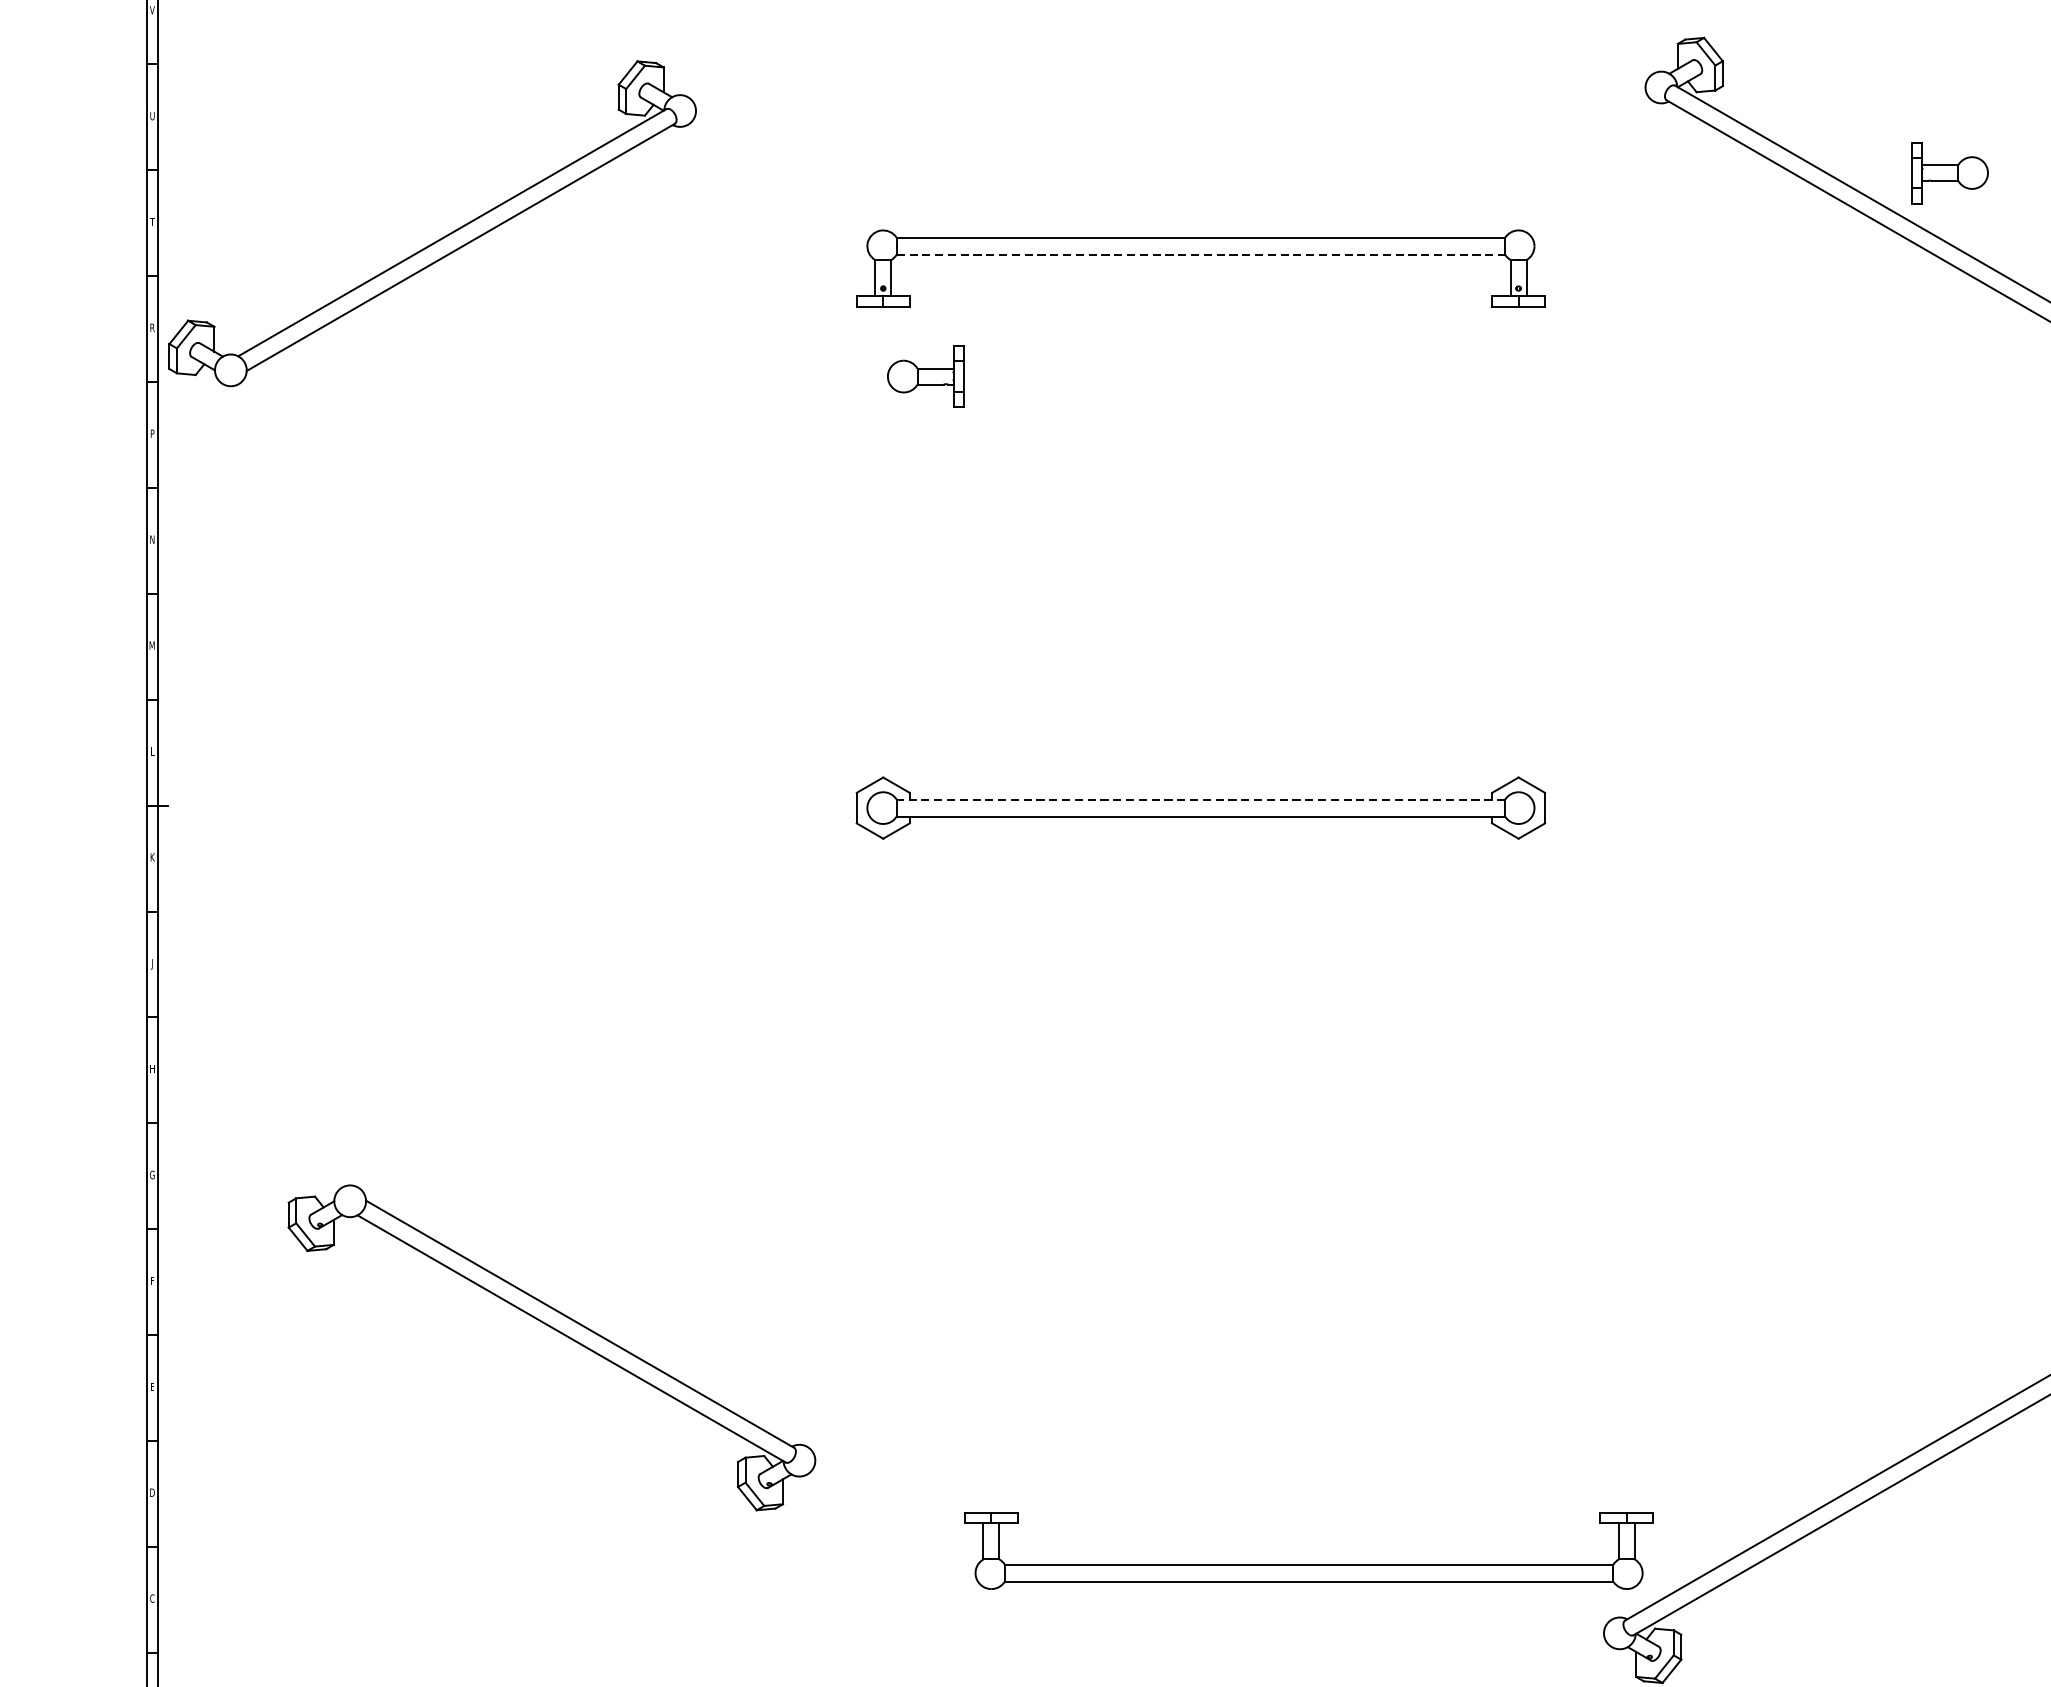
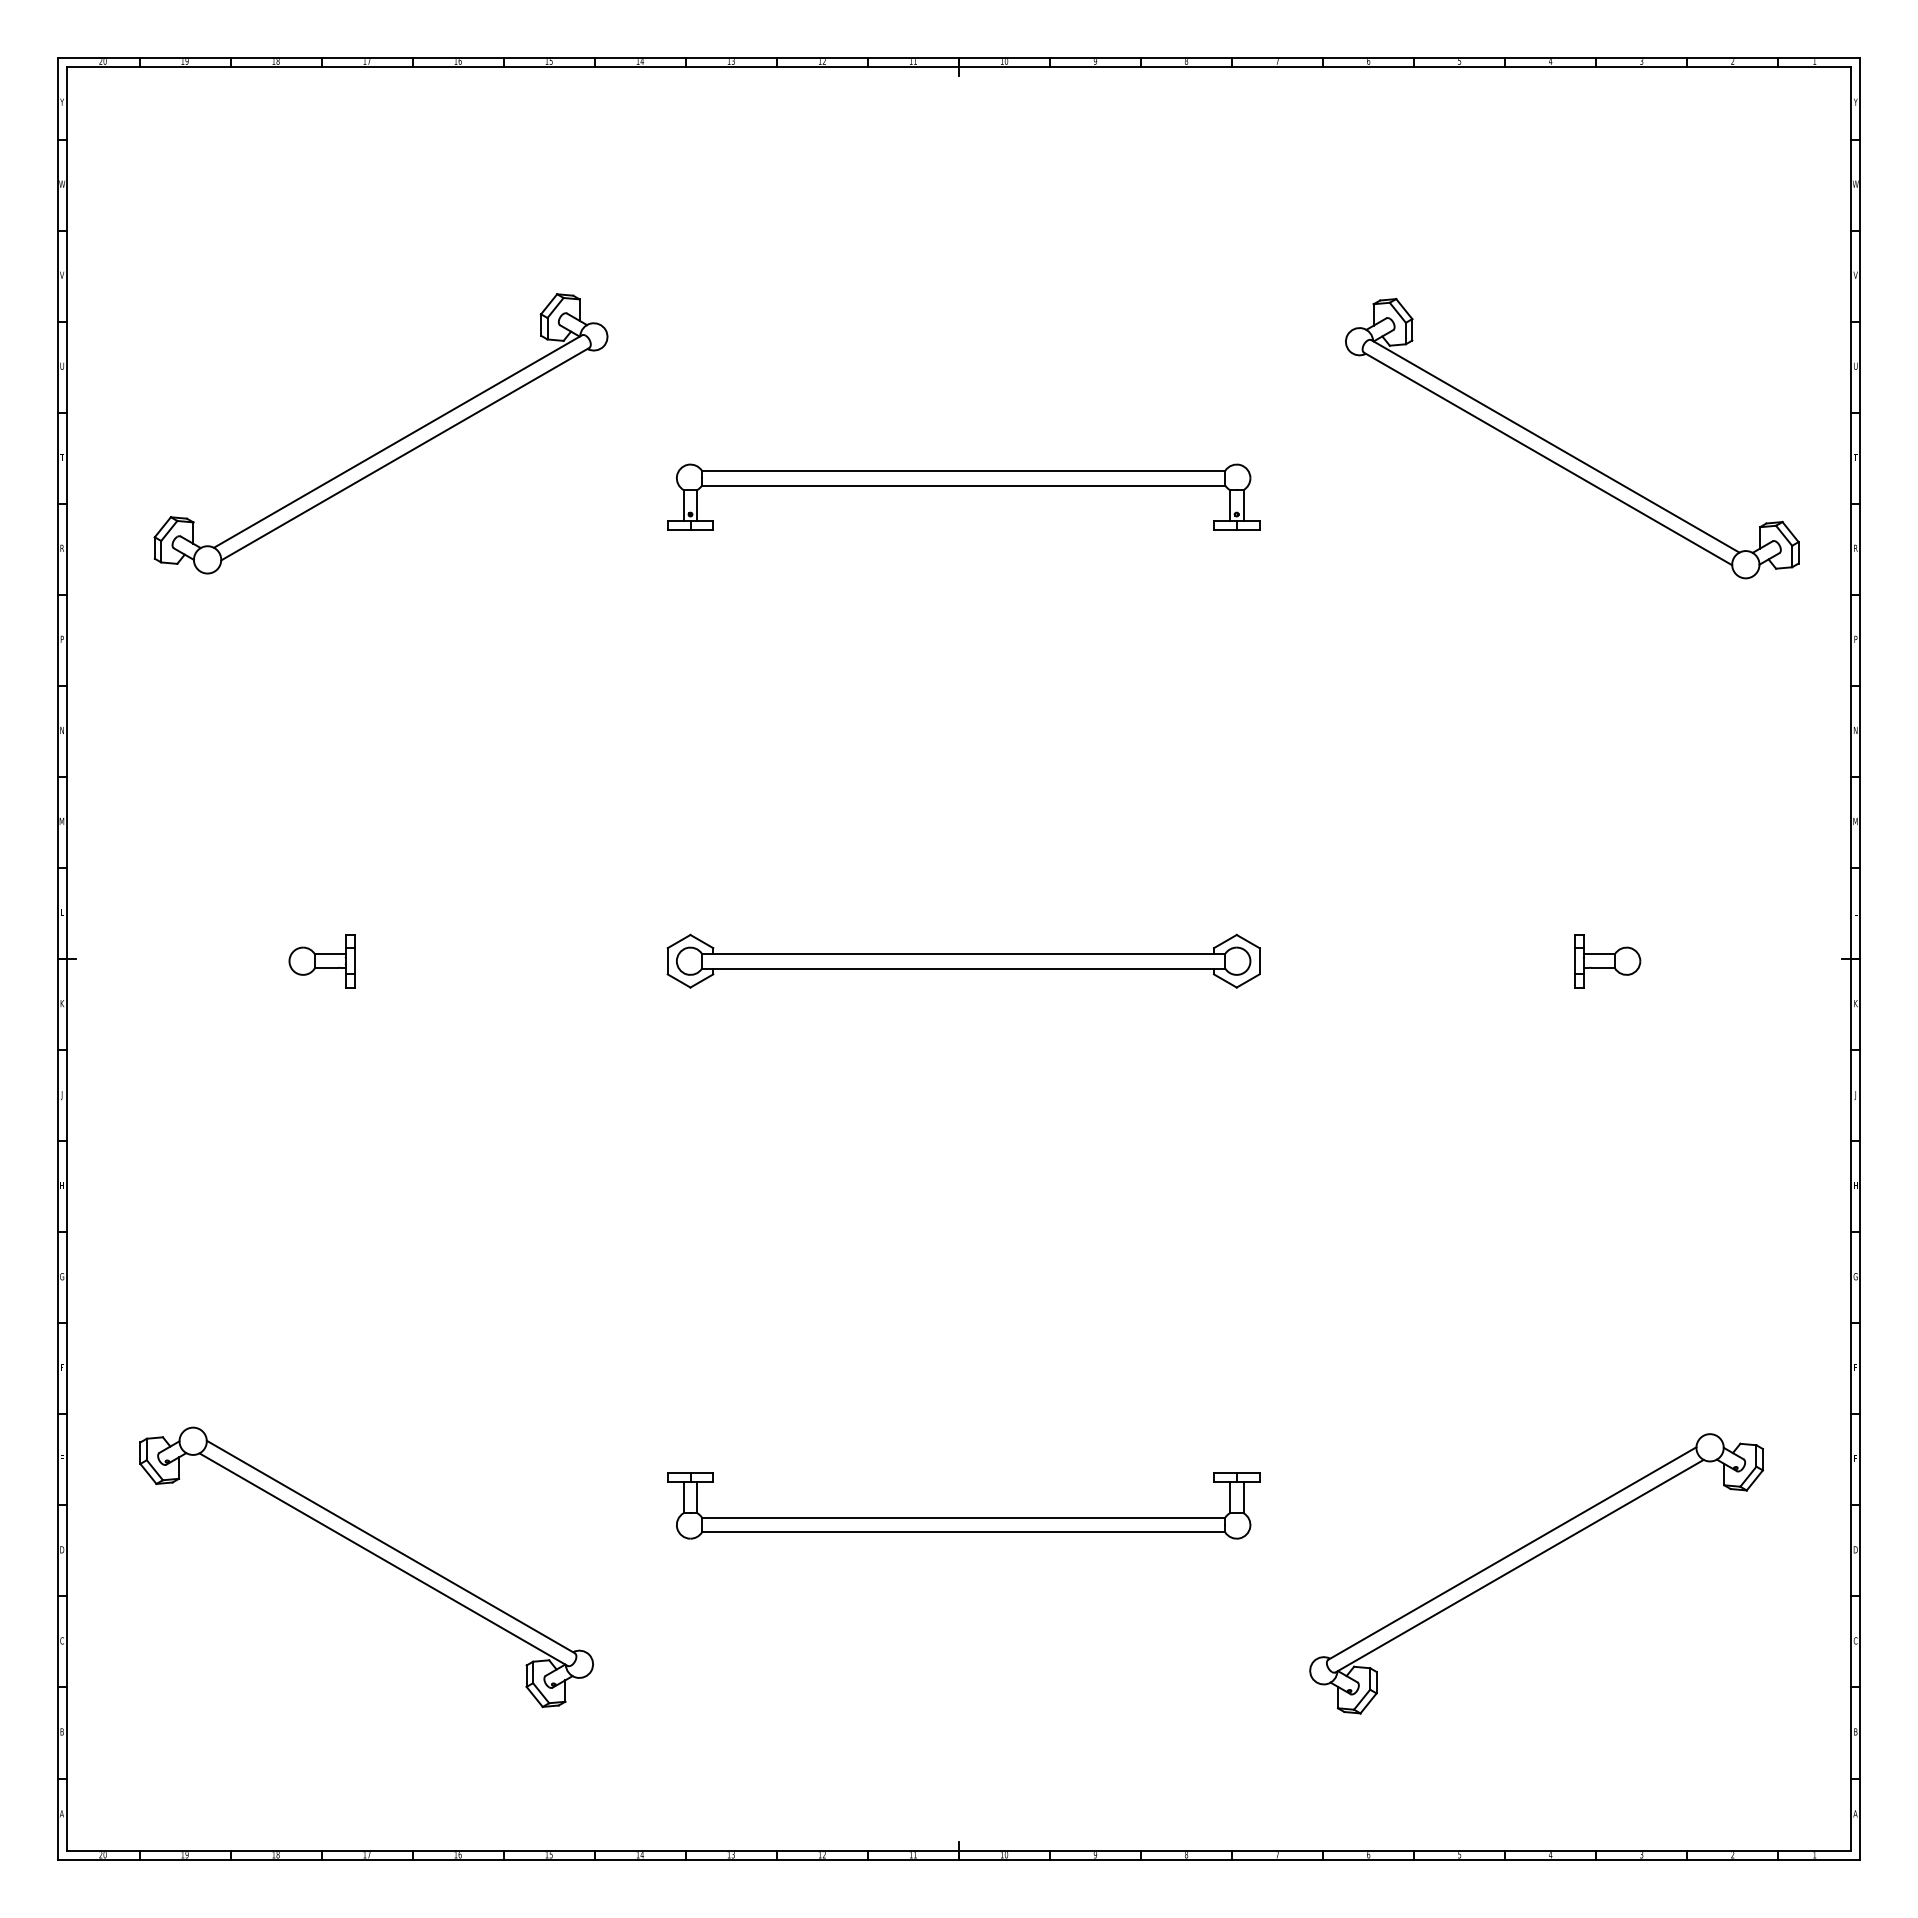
part: (1949, 173) -> (1607, 961), moved
part: (440, 238) -> (387, 446), moved
line: (1200, 254) -> (963, 485), dashed -> solid
part: (925, 376) -> (321, 961), moved
line: (1200, 799) -> (963, 953), dashed -> solid
part: (562, 1335) -> (375, 1556), moved
part: (1308, 1564) -> (963, 1517), moved

